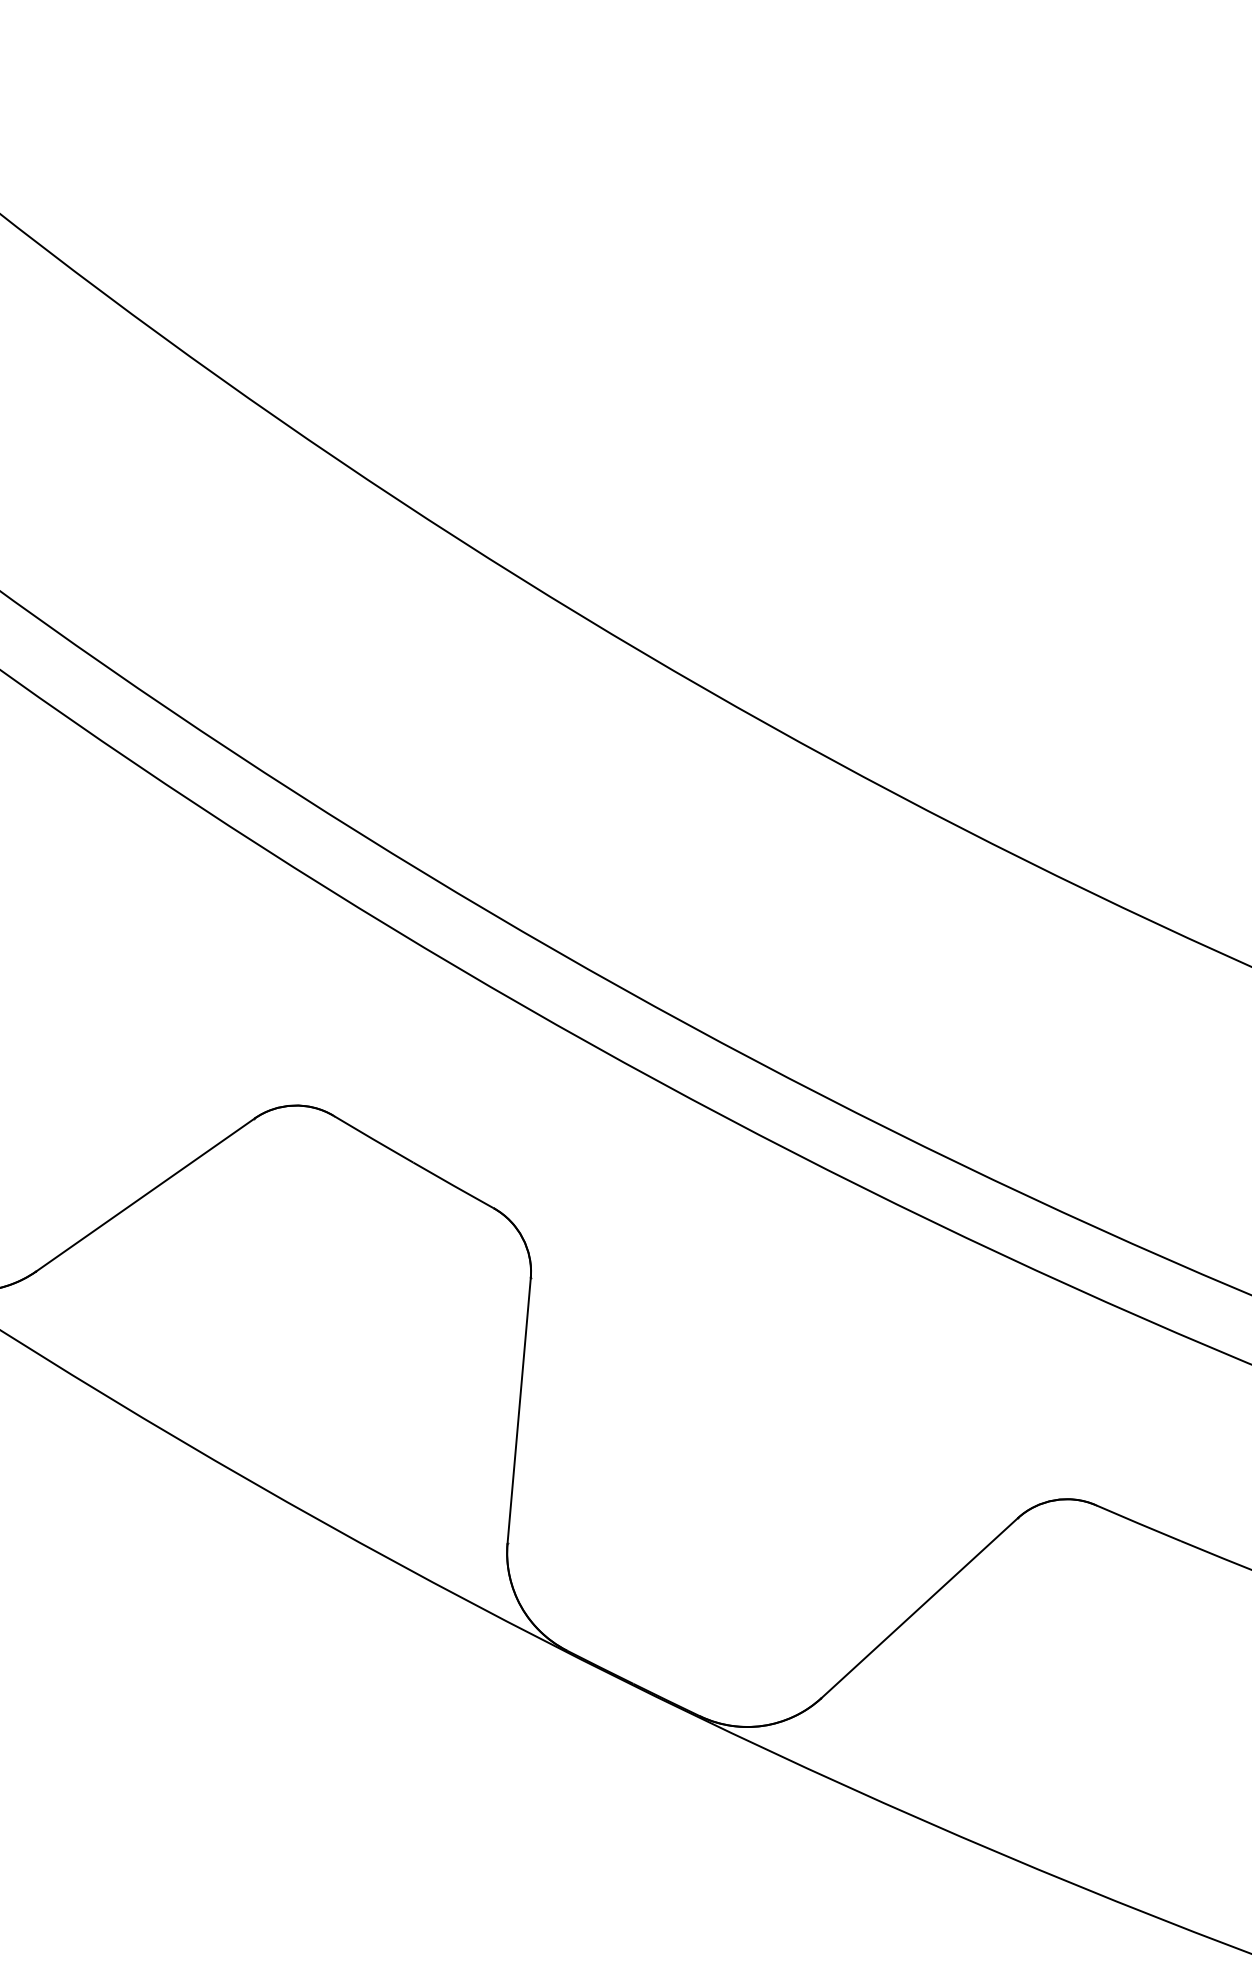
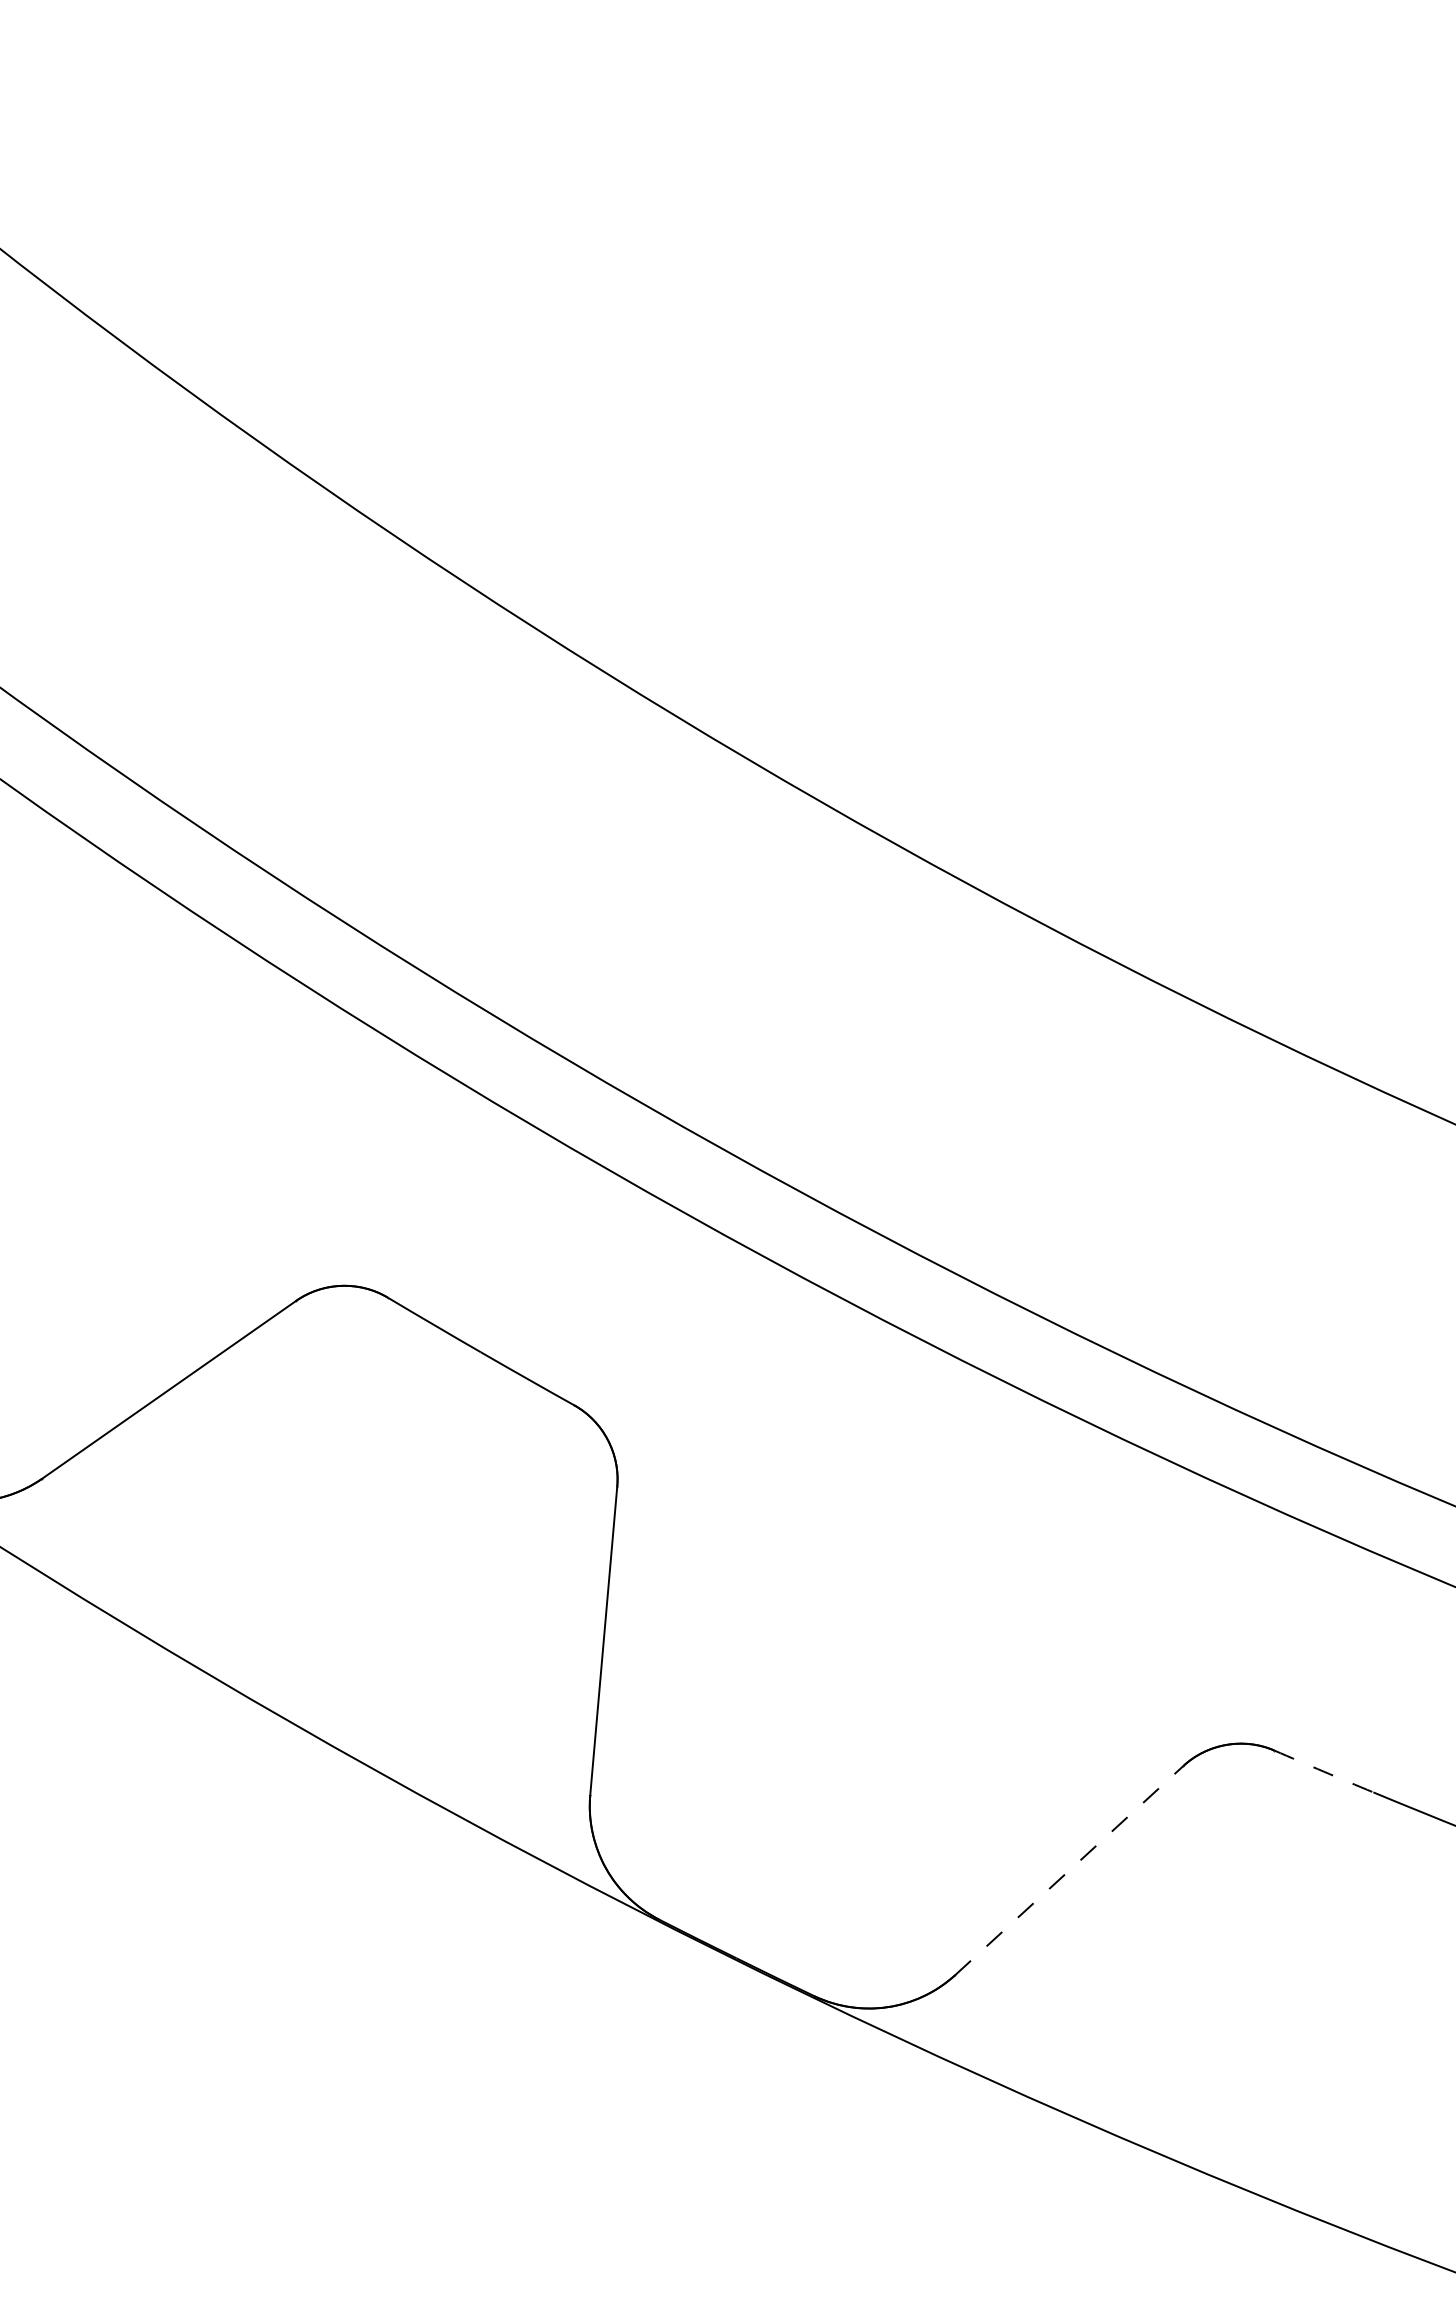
arc: (1138, 1523) -> (1324, 1771), solid -> dashed
line: (919, 1608) -> (1069, 1870), solid -> dashed

